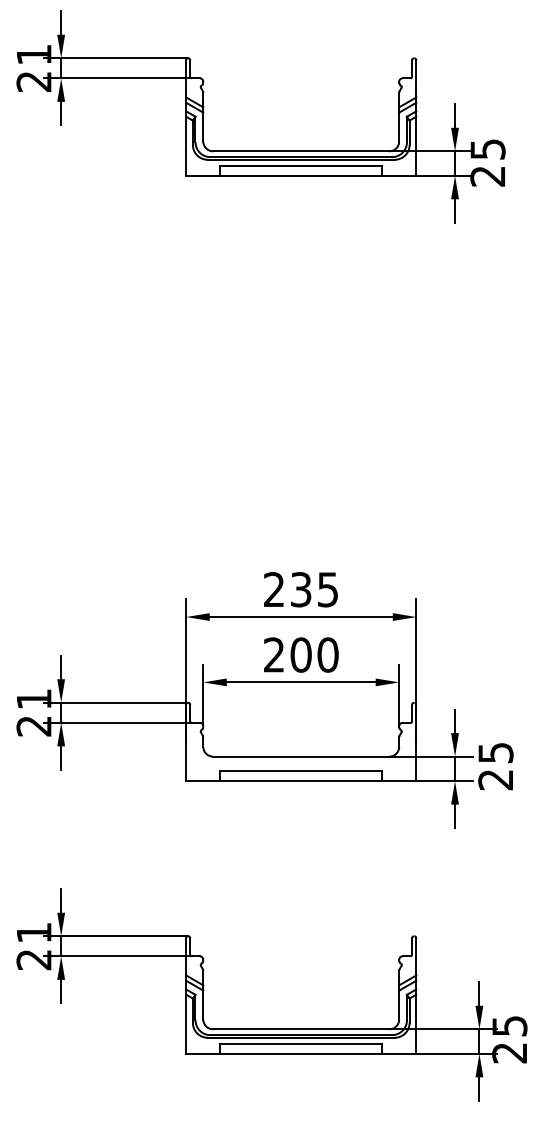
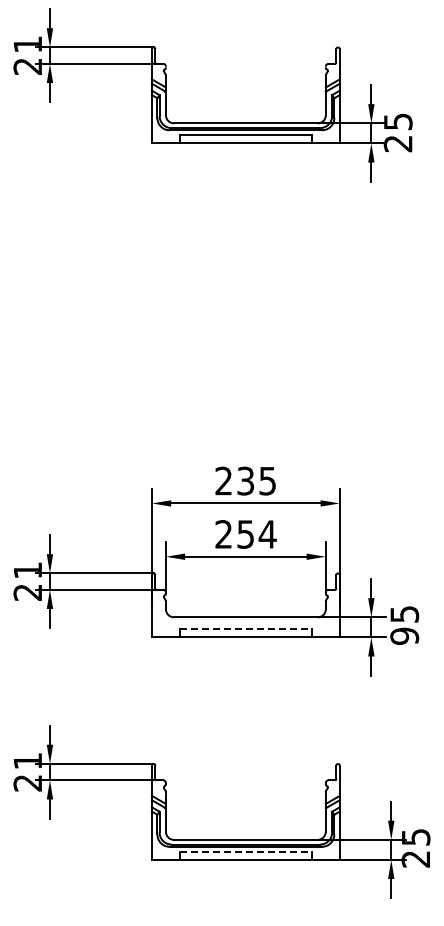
text: (314, 655) -> (256, 534), 200 -> 254
line: (300, 771) -> (245, 629), solid -> dashed
text: (495, 780) -> (404, 636), 25 -> 95
line: (300, 1043) -> (245, 851), solid -> dashed

